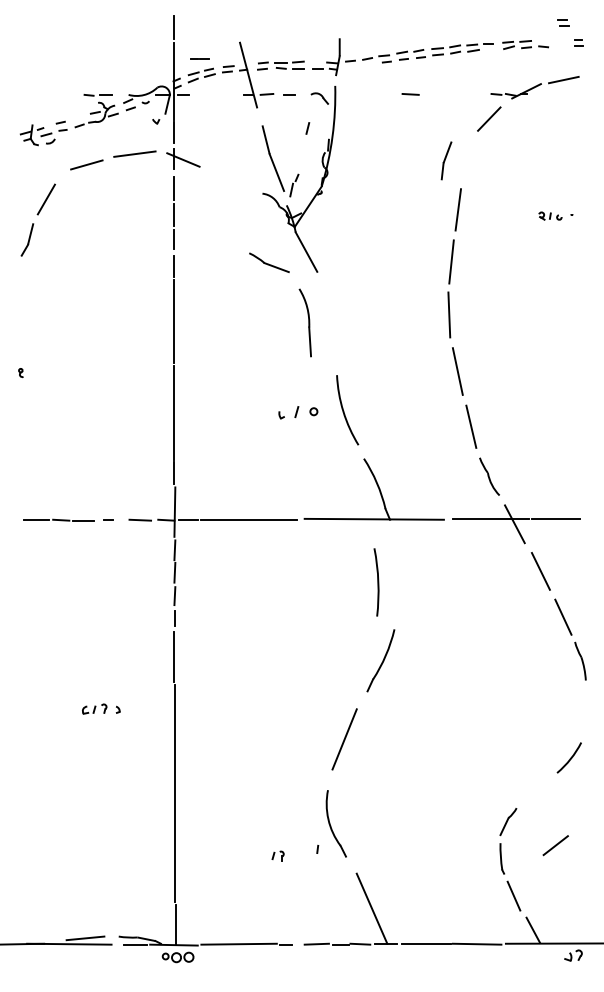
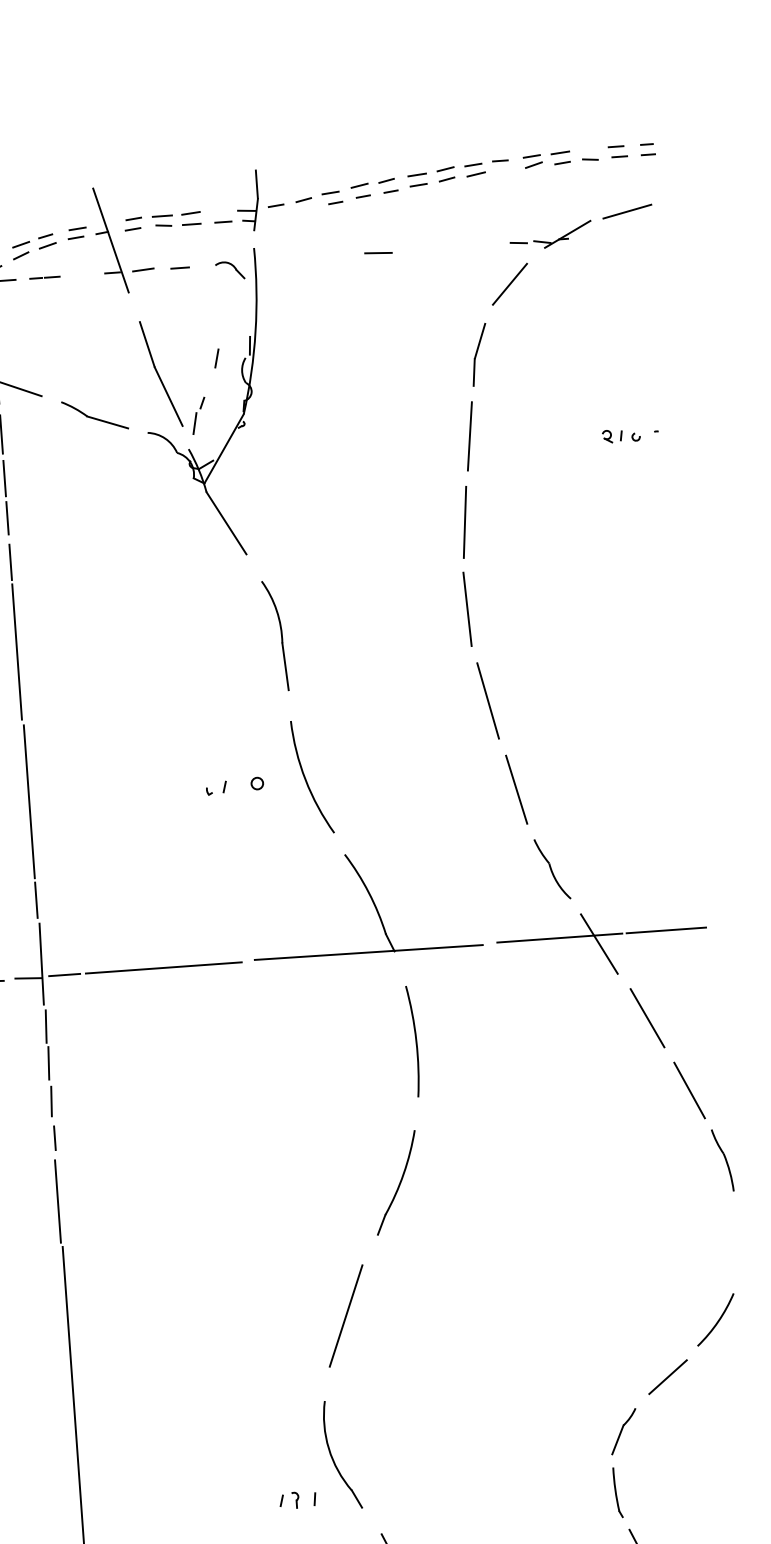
part: (563, 22) -> (617, 150), moved
line: (199, 58) -> (44, 277), moved
line: (307, 128) -> (216, 358), moved
part: (446, 160) -> (479, 354), moved
part: (269, 262) -> (95, 414), moved
part: (304, 322) -> (274, 635), moved
part: (288, 412) -> (215, 787), size x0.62
arc: (377, 582) -> (414, 1041), moved
line: (555, 845) -> (667, 1377), moved
part: (277, 855) -> (288, 1499), moved

